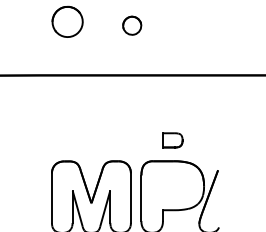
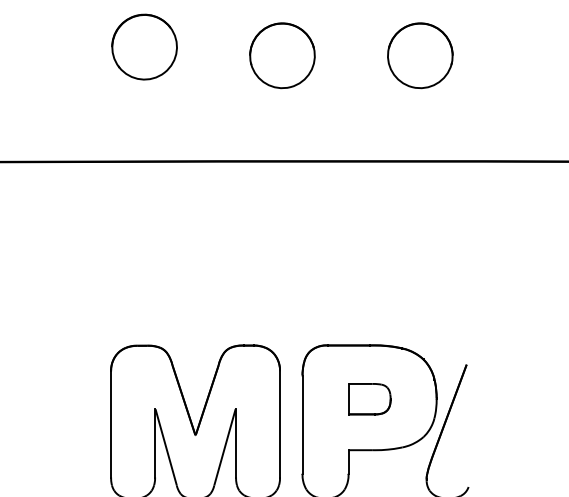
part: (132, 25) -> (283, 54), size x1.67
part: (196, 25) -> (420, 54), added
part: (172, 140) -> (369, 399), moved

